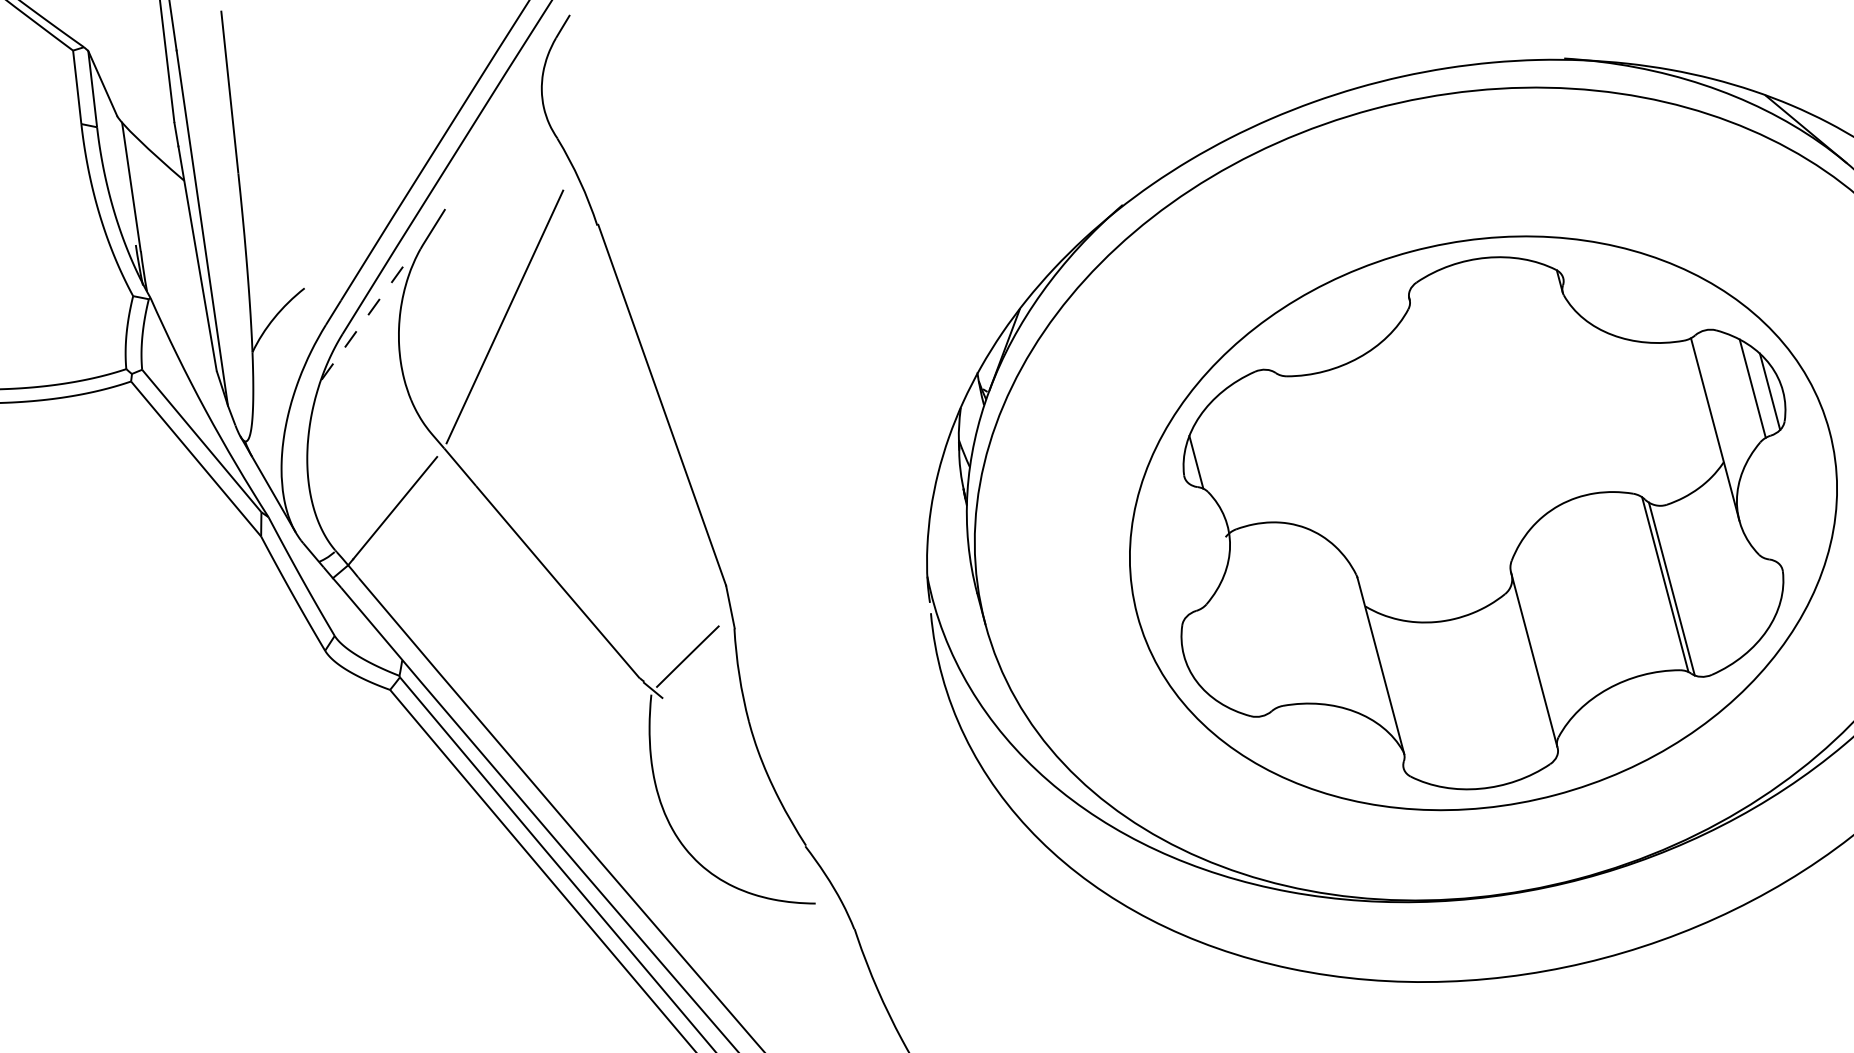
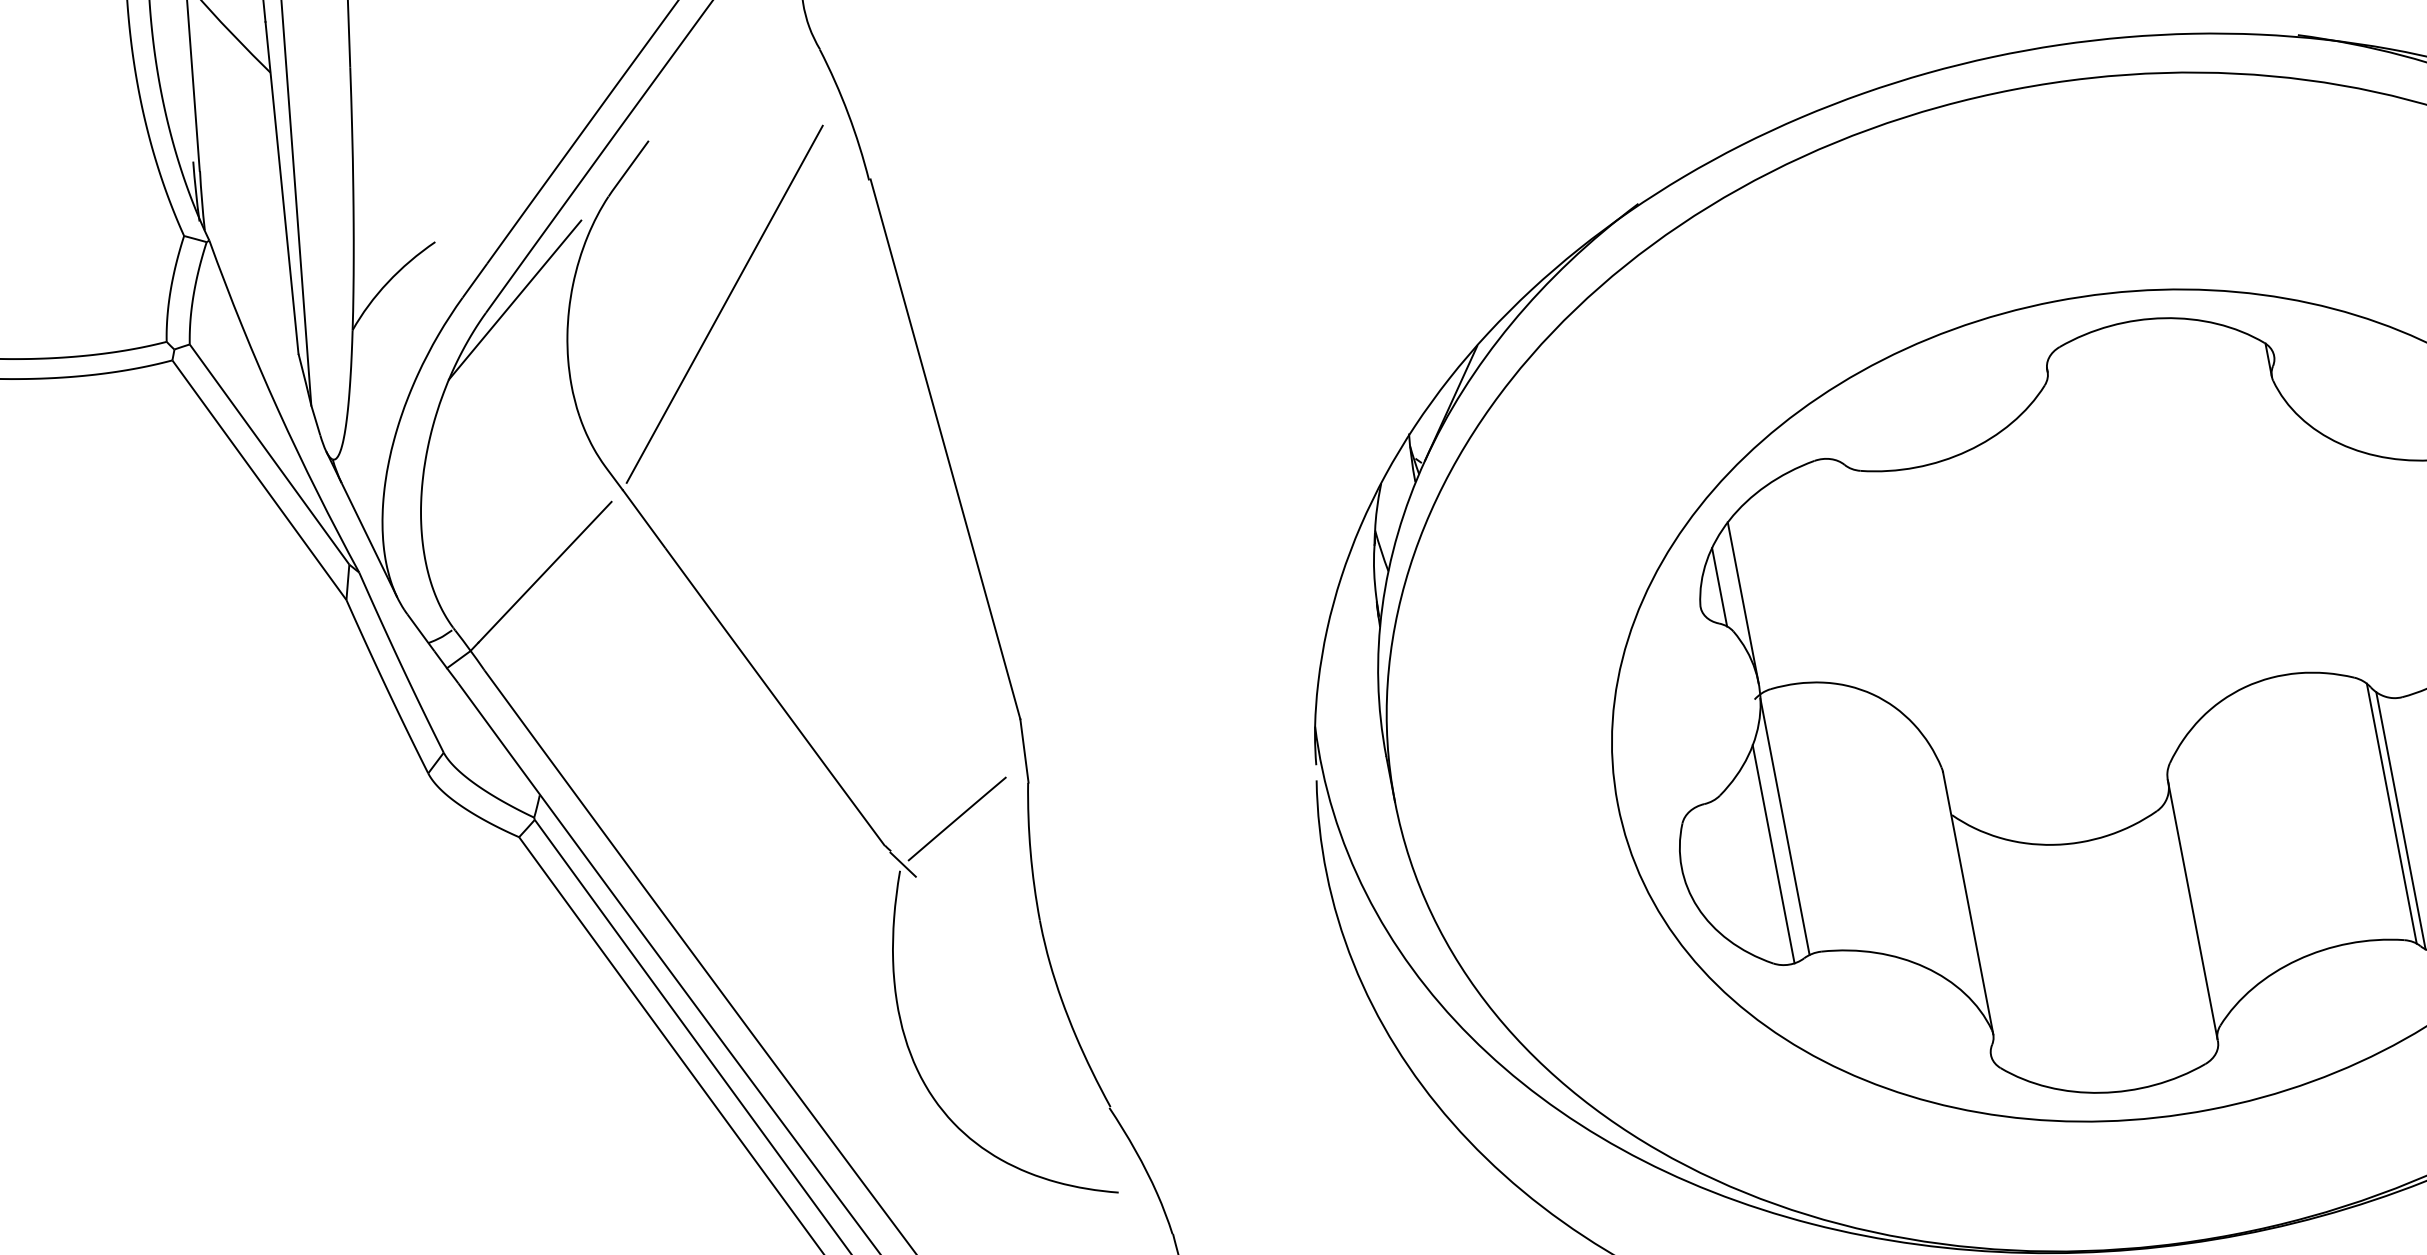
line: (361, 324) -> (514, 300), dashed -> solid
line: (1212, 471) -> (1742, 602), added
line: (1252, 622) -> (1785, 826), added
line: (1245, 641) -> (1773, 853), added

